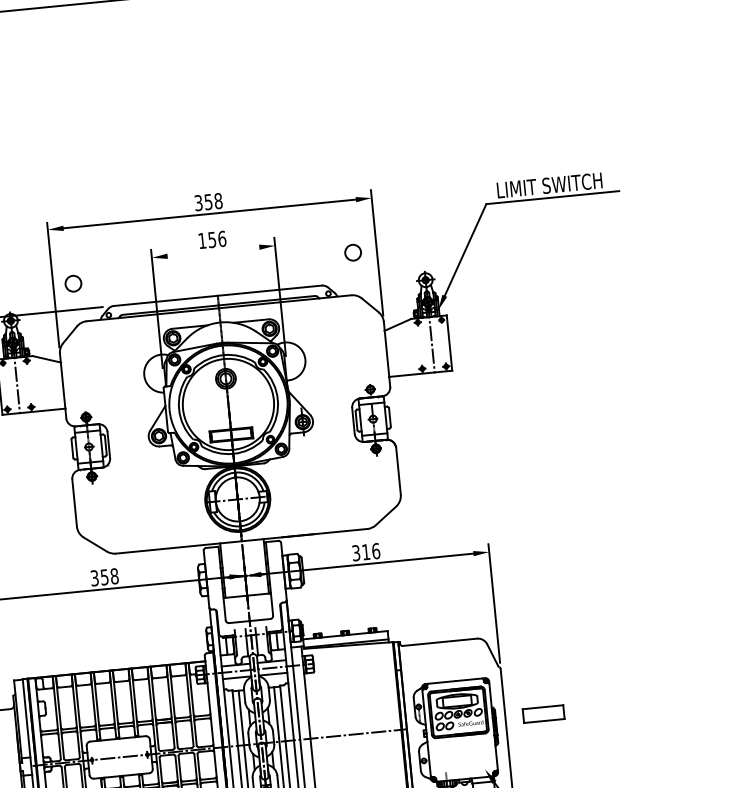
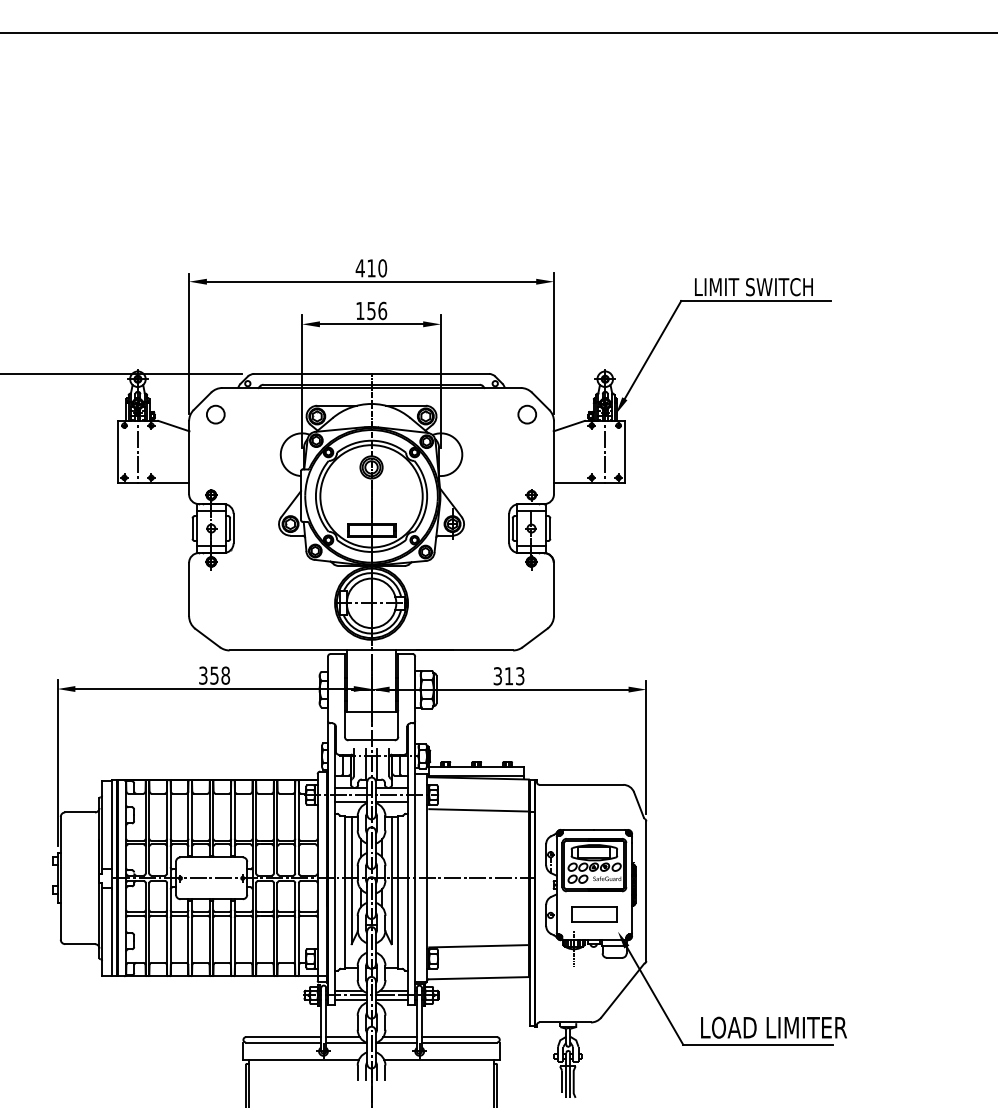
text: (208, 202) -> (371, 268), 358 -> 410
line: (213, 251) -> (371, 324), added
circle: (353, 252) -> (527, 414), moved
circle: (73, 283) -> (215, 414), moved
text: (376, 551) -> (520, 676), 316 -> 313
line: (350, 674) -> (478, 810), added
part: (543, 714) -> (594, 914), moved

